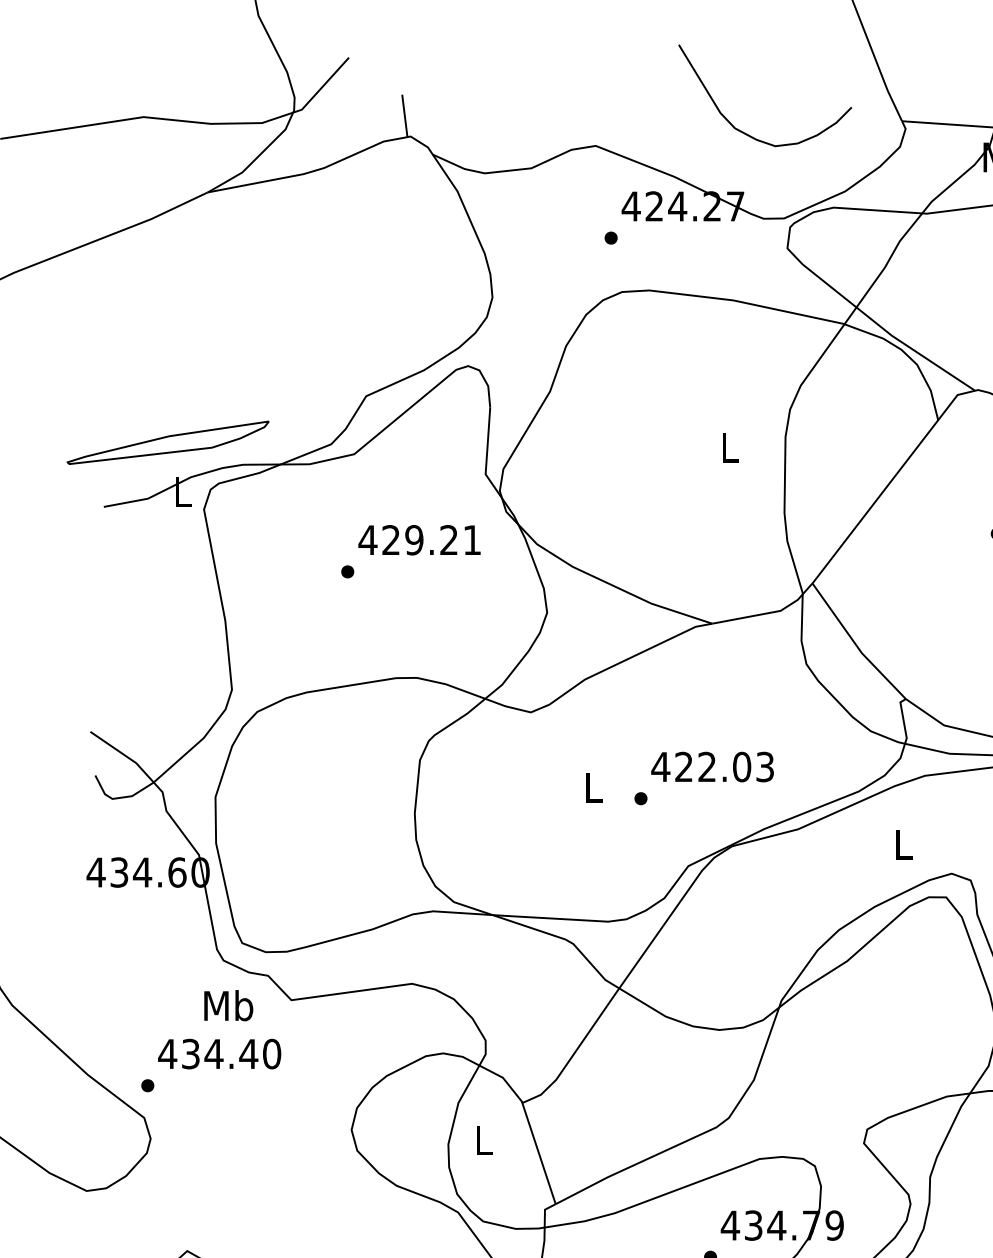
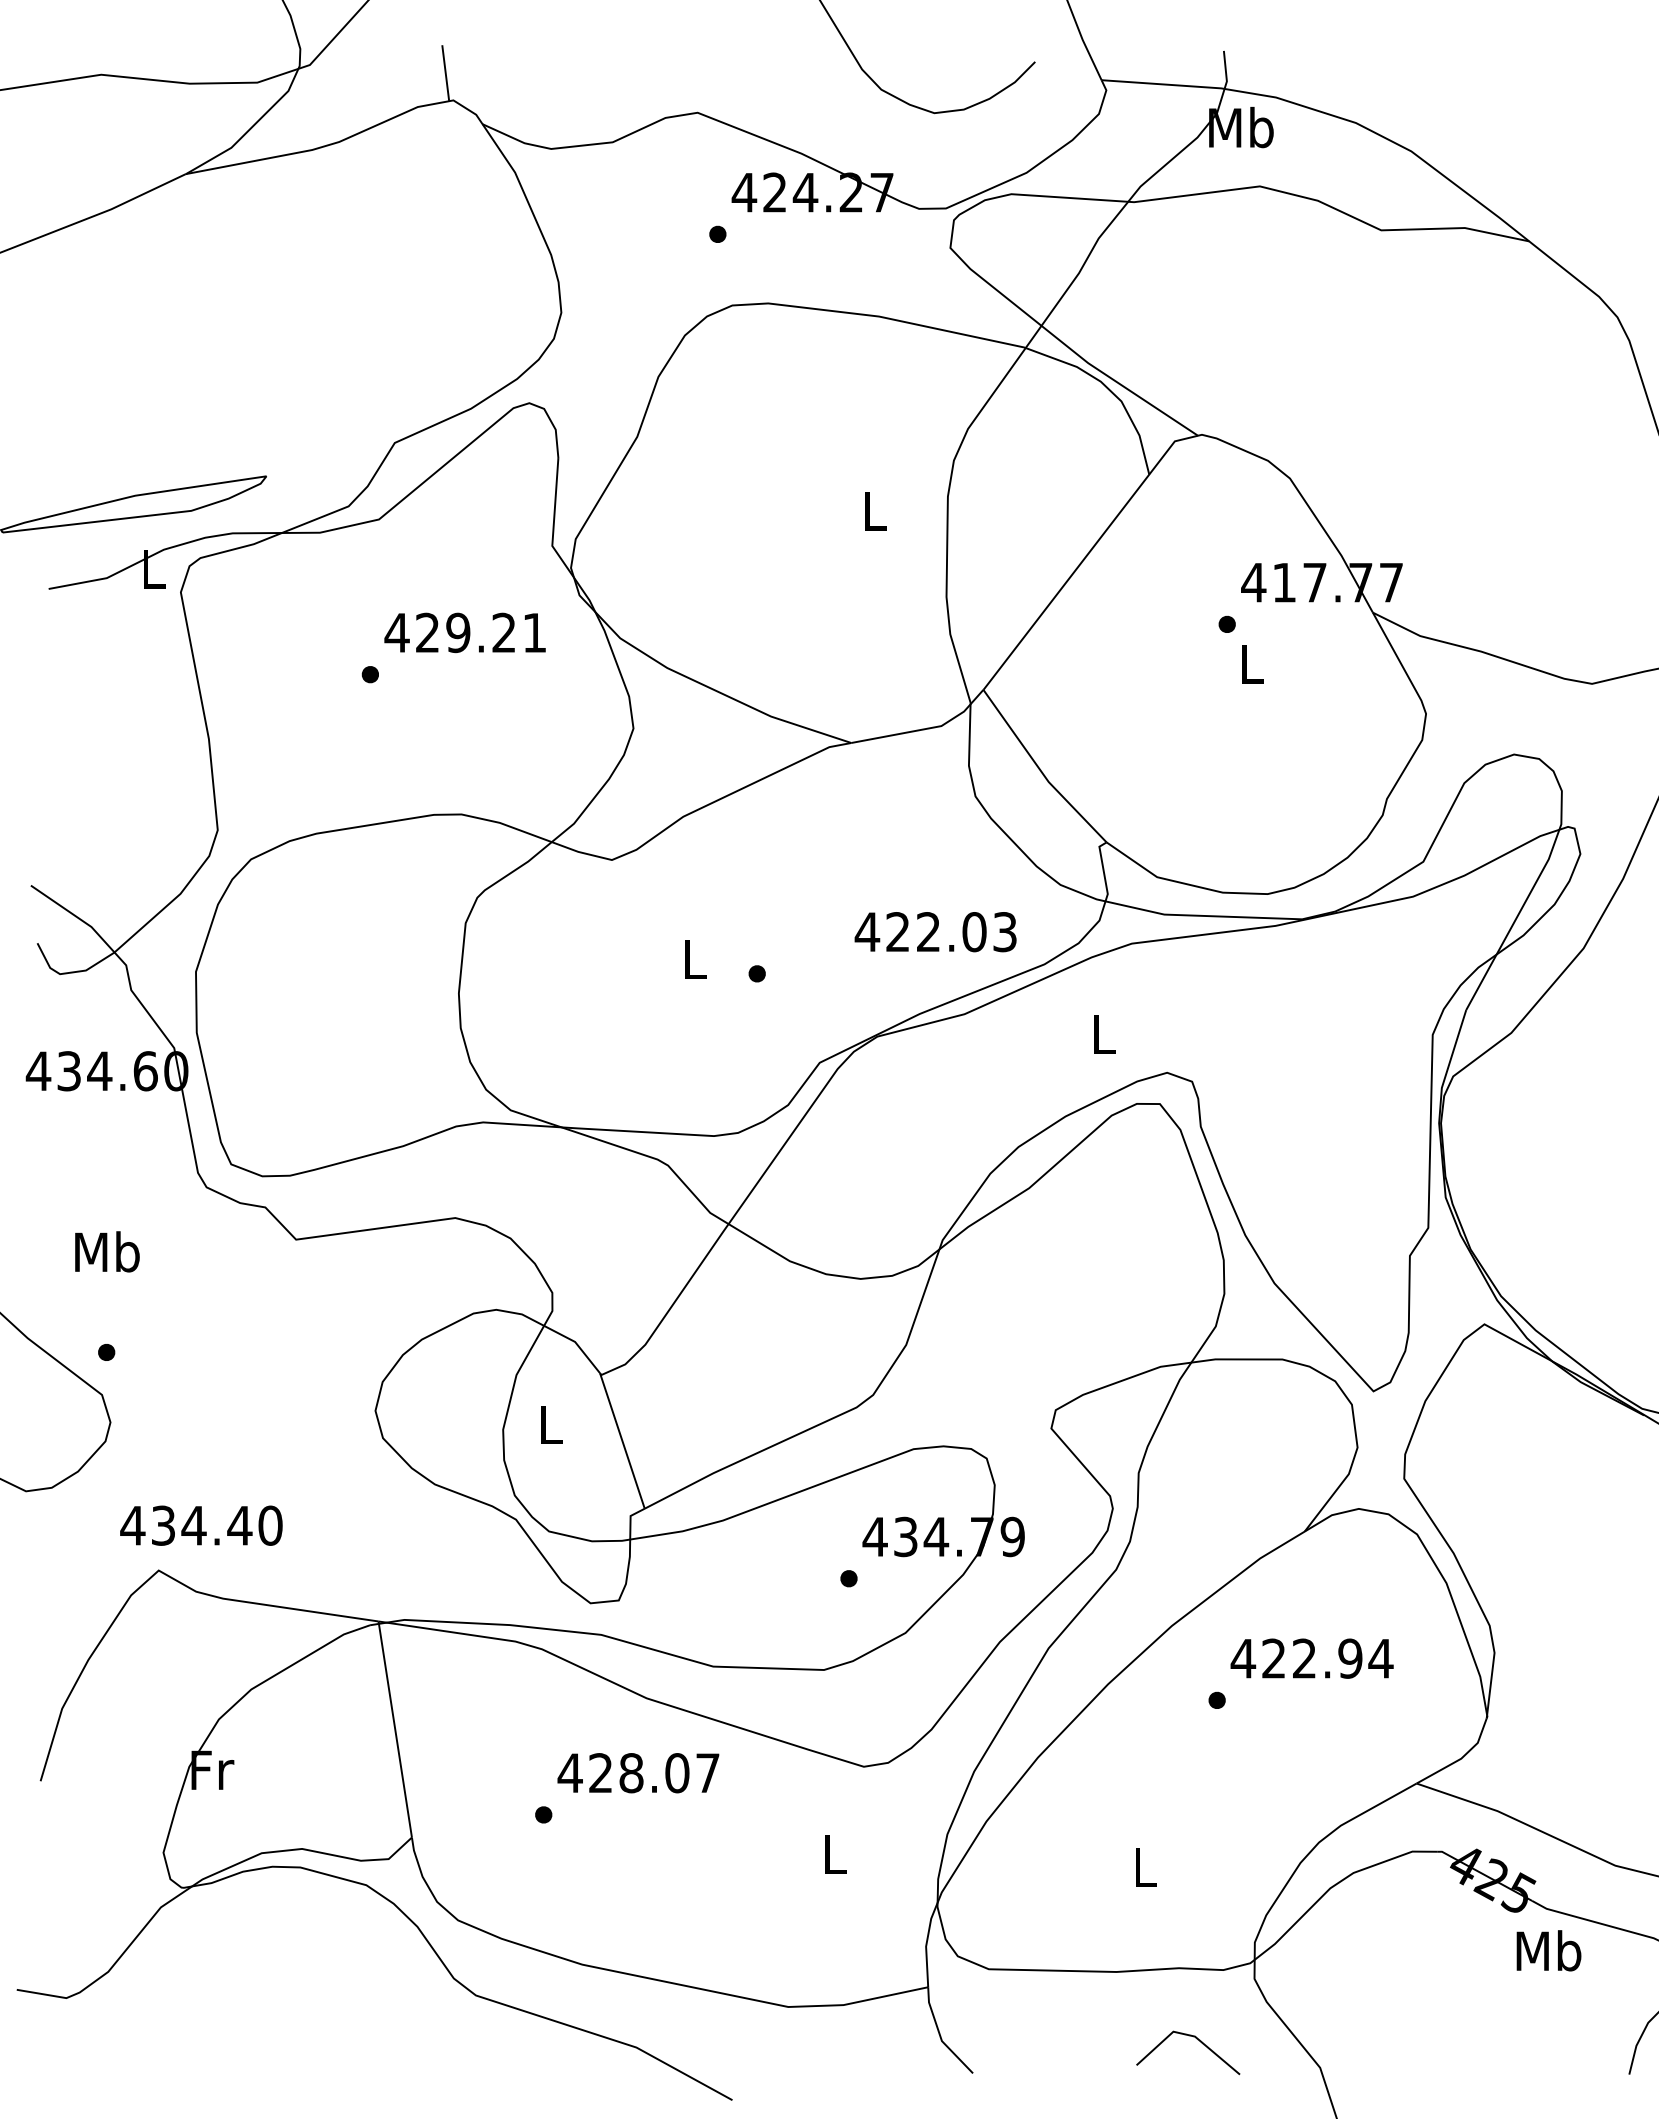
text: (712, 767) -> (935, 932), moved
text: (228, 1005) -> (107, 1251), moved
text: (219, 1053) -> (201, 1525), moved

